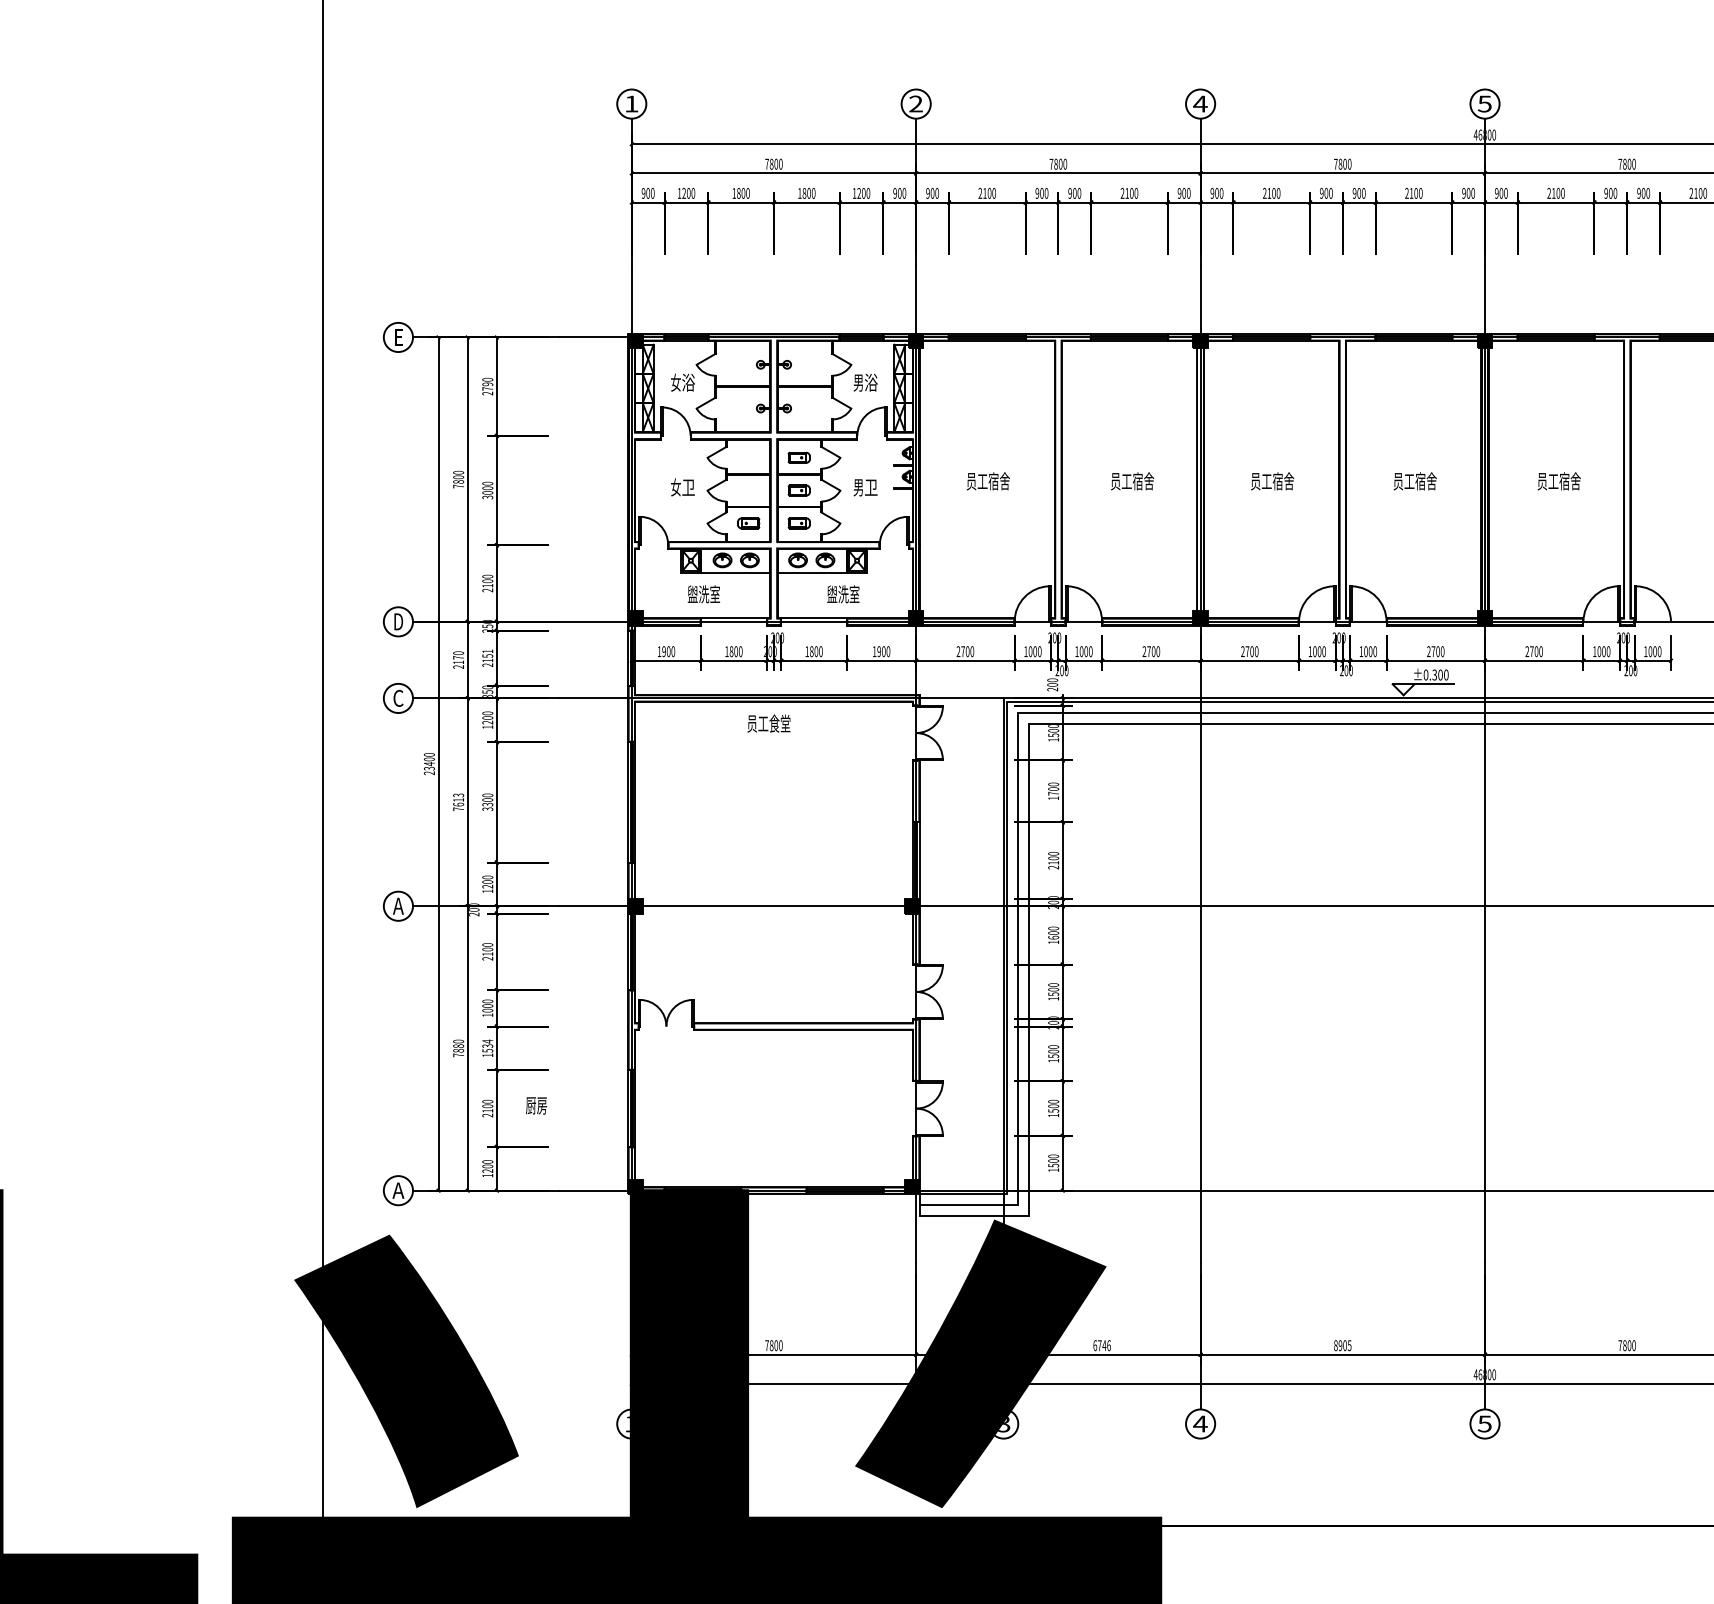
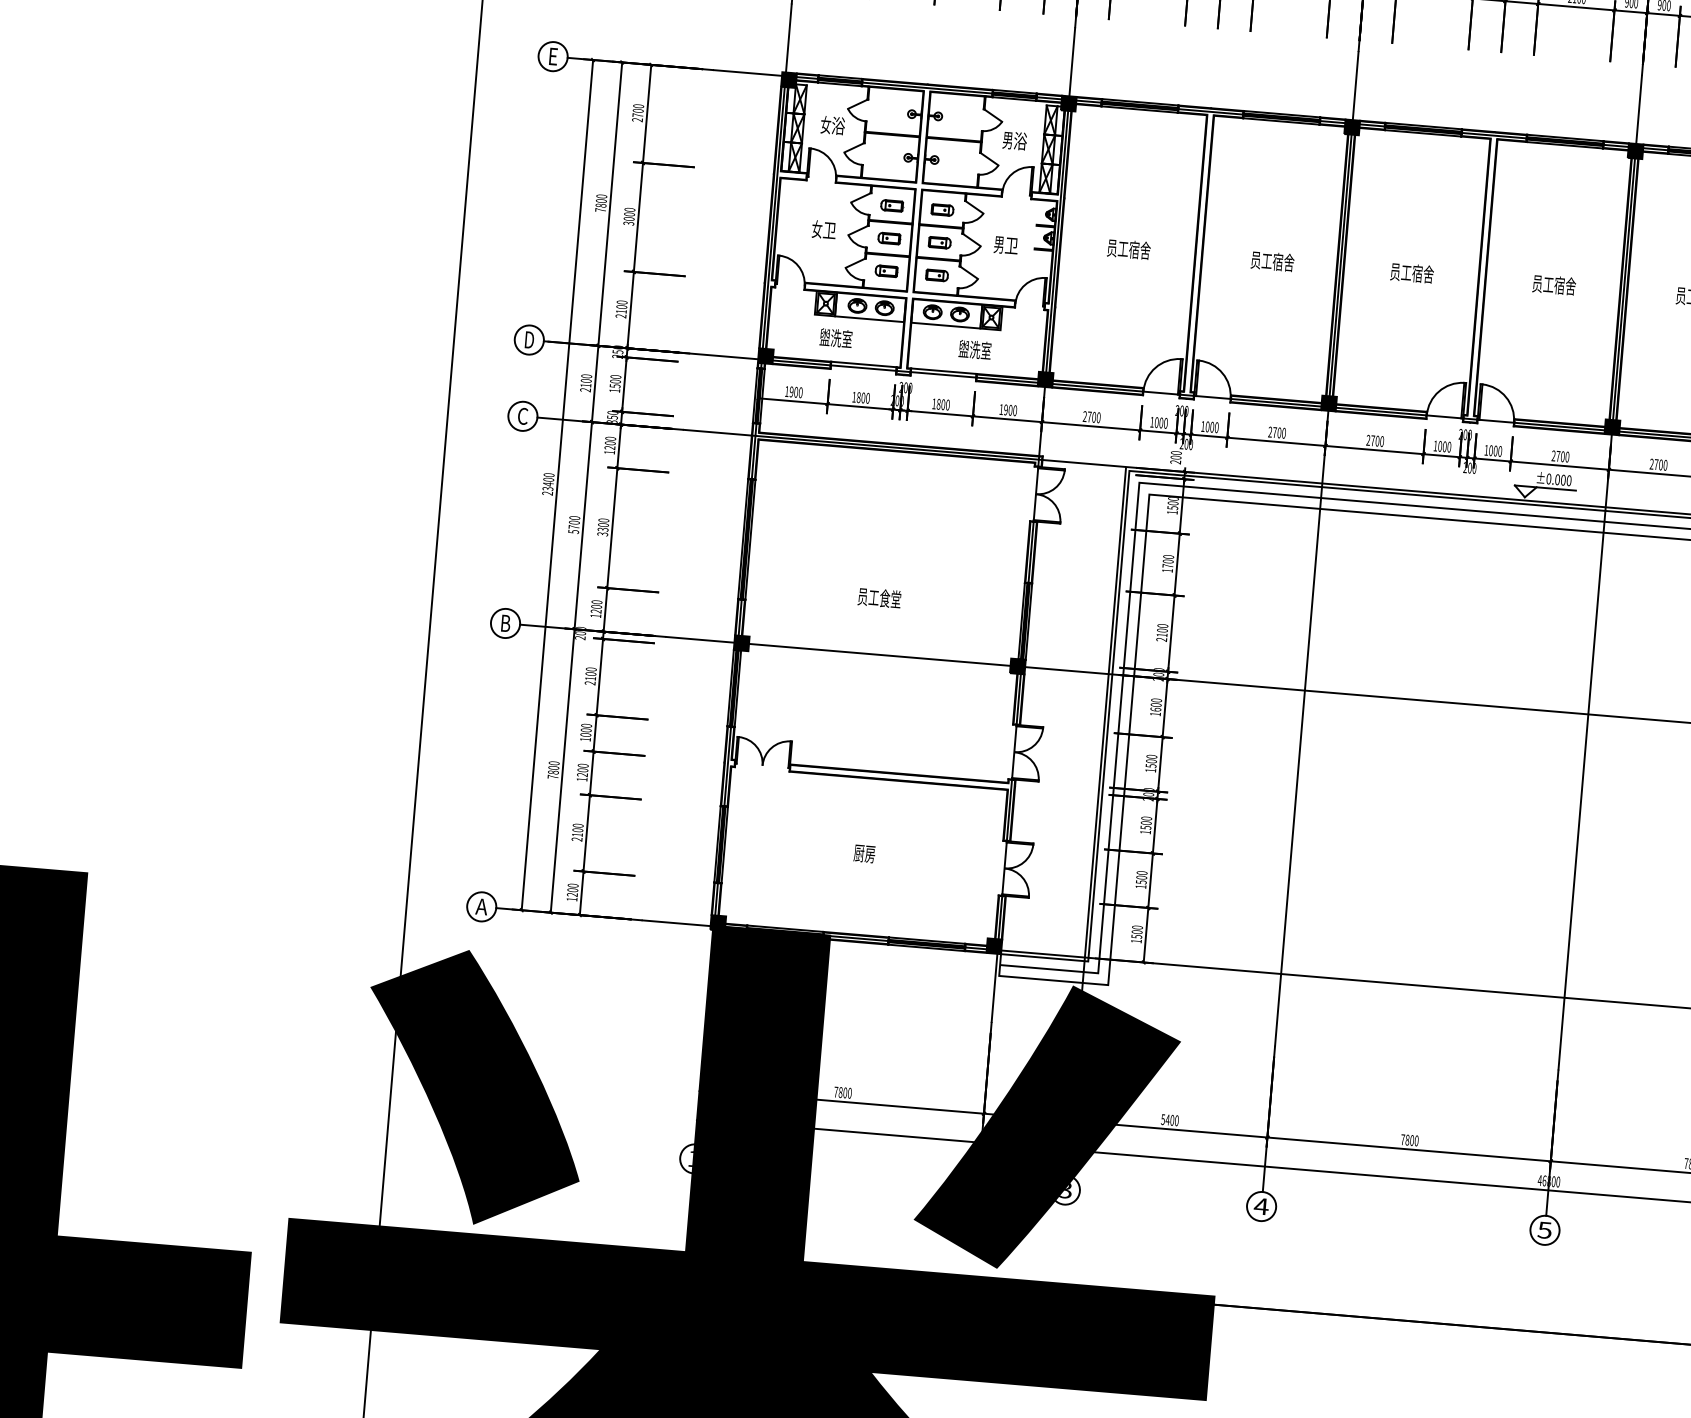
text: (487, 384) -> (637, 110), 2790 -> 2700
part: (748, 457) -> (891, 205), added
part: (748, 490) -> (889, 238), added
text: (458, 657) -> (586, 380), 2170 -> 2100
text: (487, 658) -> (615, 384), 2151 -> 1500
text: (1434, 674) -> (1557, 479), ±0.300 -> ±0.000
text: (768, 723) -> (879, 597), moved
text: (458, 802) -> (574, 525), 7613 -> 5700
text: (398, 905) -> (505, 622), A -> B
text: (458, 1045) -> (553, 767), 7880 -> 7800
text: (487, 1045) -> (582, 769), 1534 -> 1200
text: (536, 1105) -> (864, 853), moved
text: (1101, 1345) -> (1169, 1119), 6746 -> 5400
text: (1342, 1345) -> (1409, 1140), 8905 -> 7800

